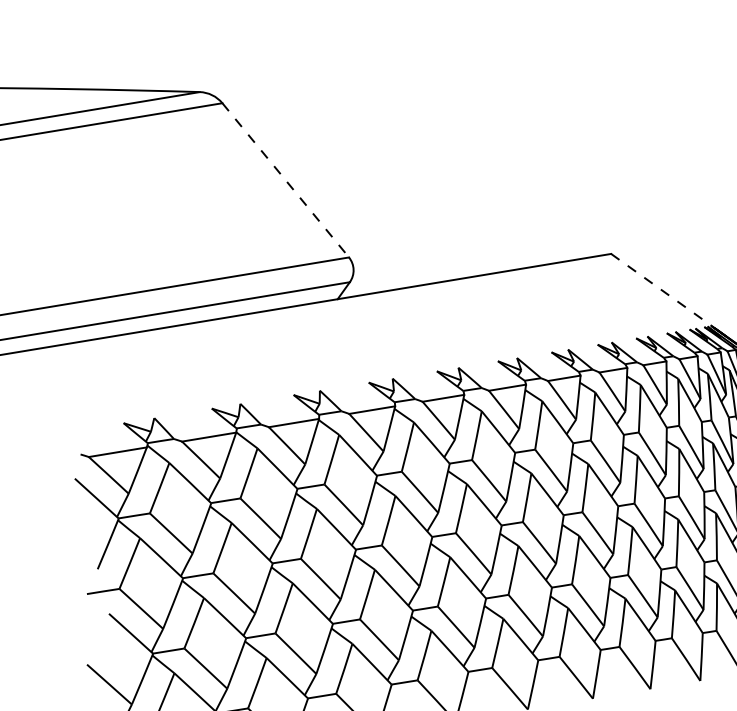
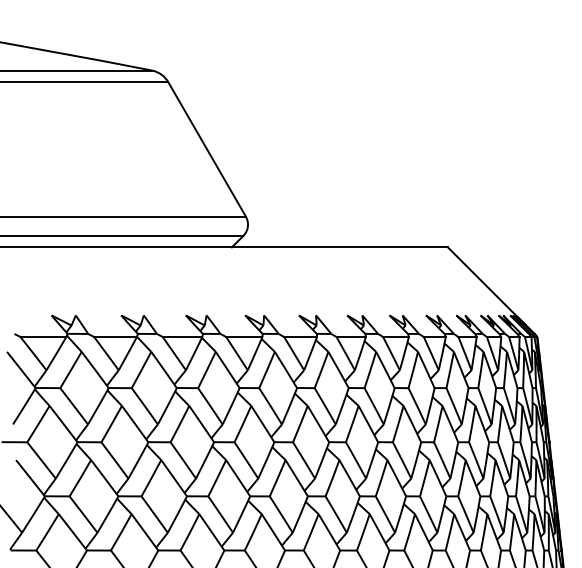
line: (286, 180) -> (207, 149), dashed -> solid
line: (662, 289) -> (482, 281), dashed -> solid

